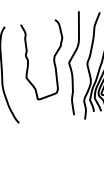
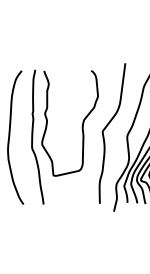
curve: (19, 73) -> (33, 136), added

